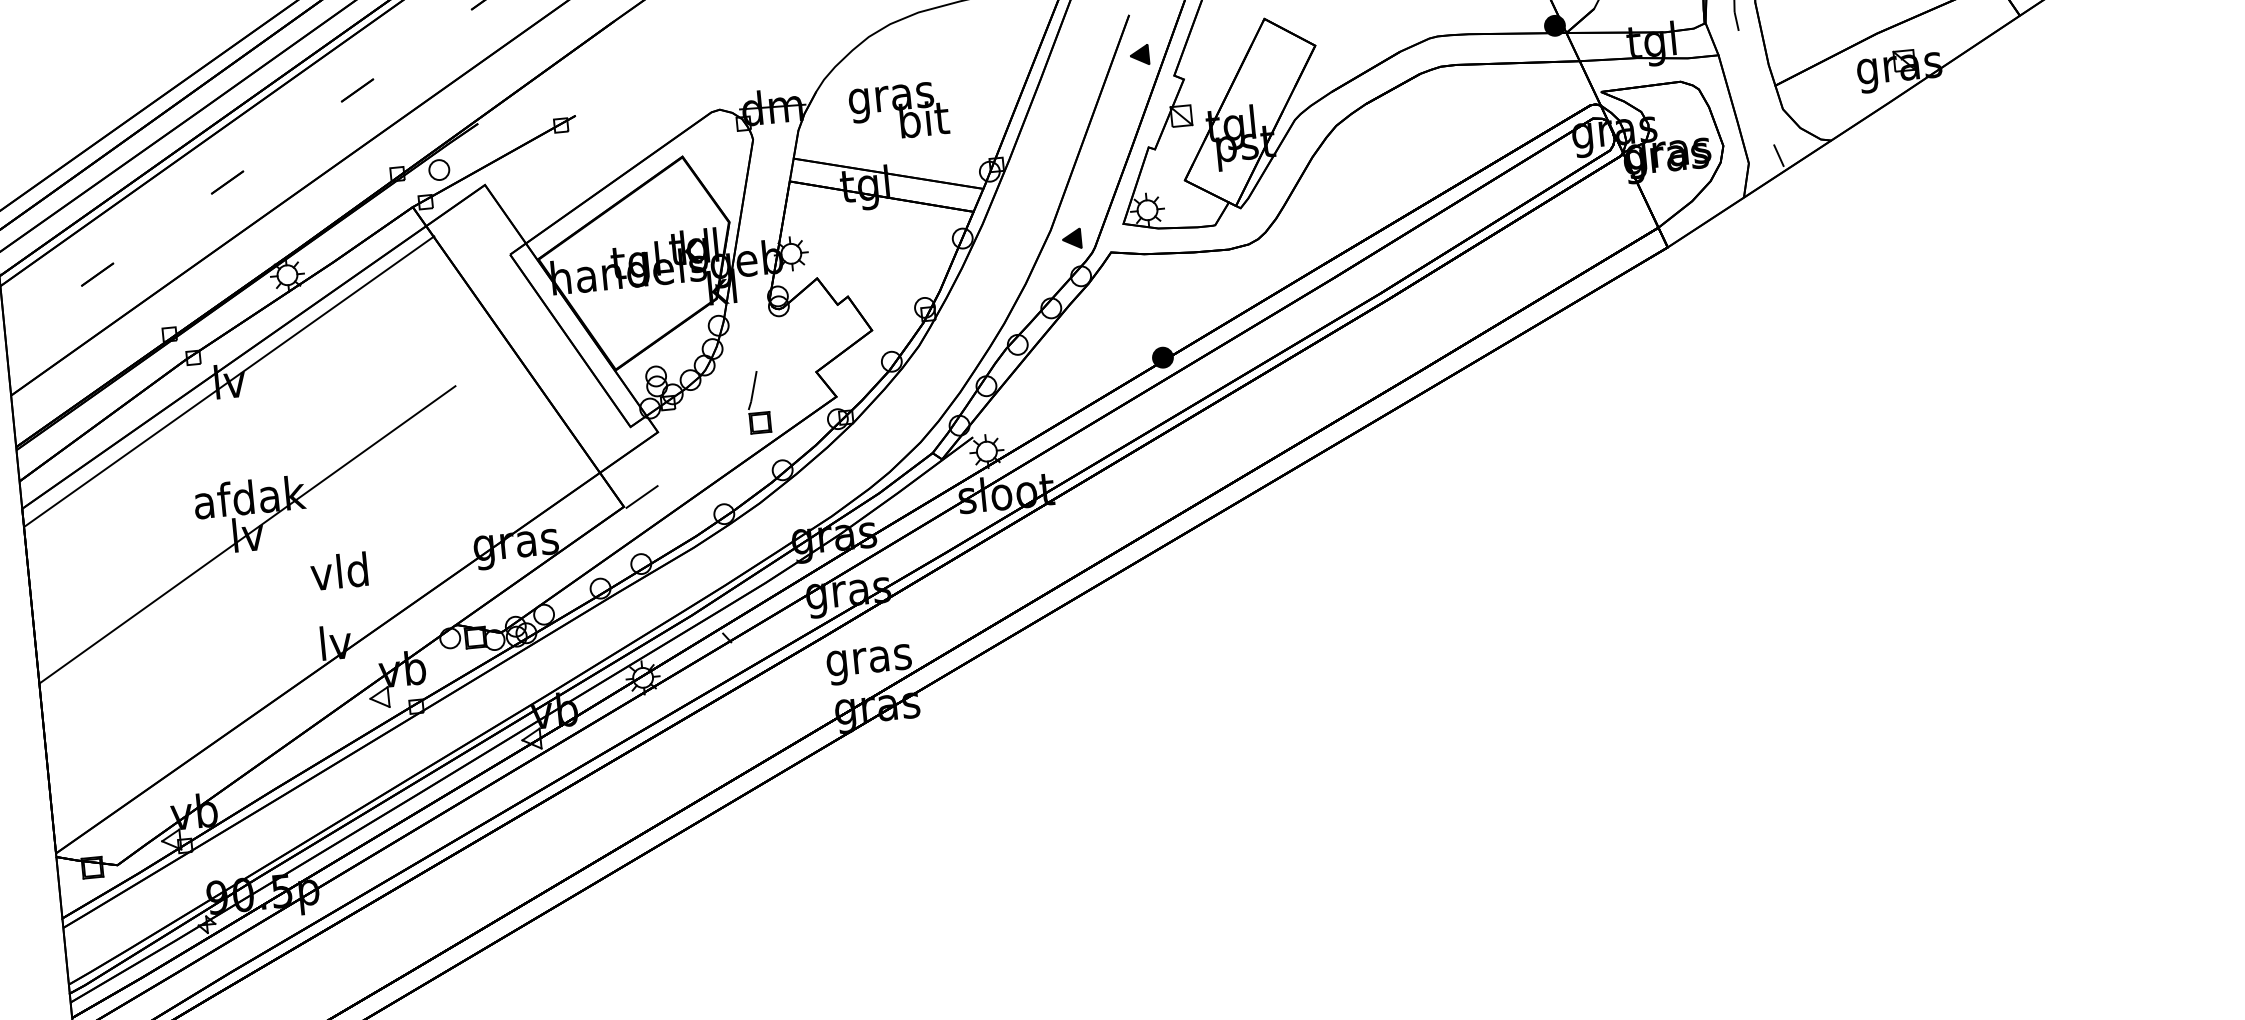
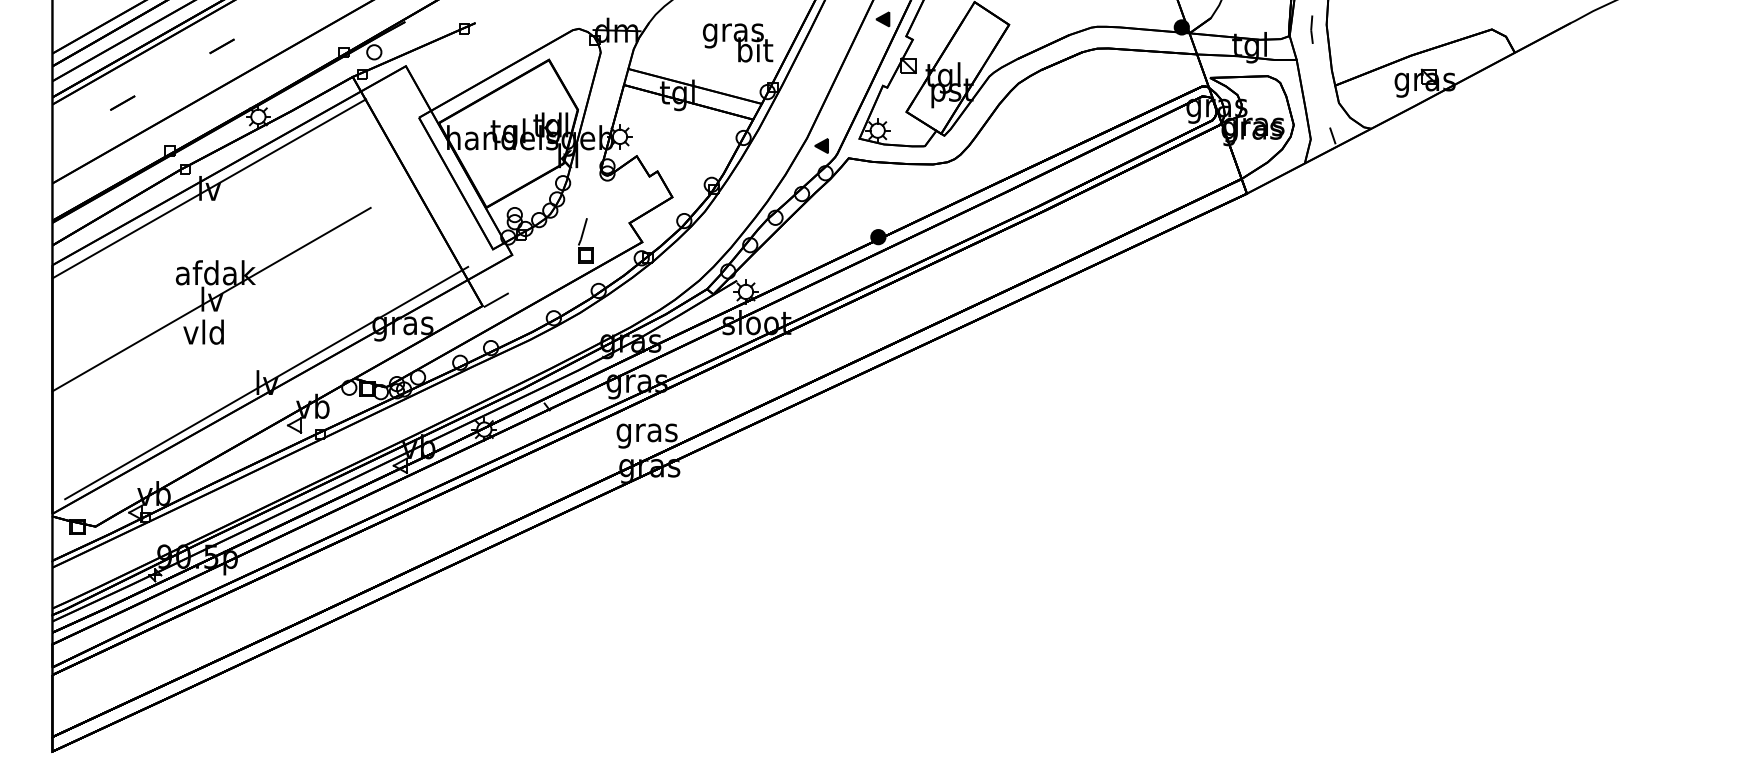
text: (899, 111) -> (738, 42), moved
text: (338, 570) -> (203, 331), moved
line: (334, 642) -> (266, 382), added

